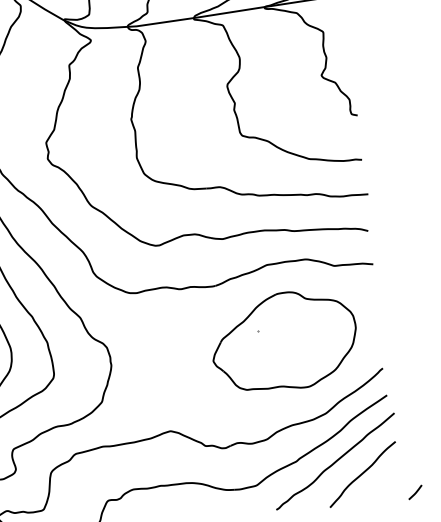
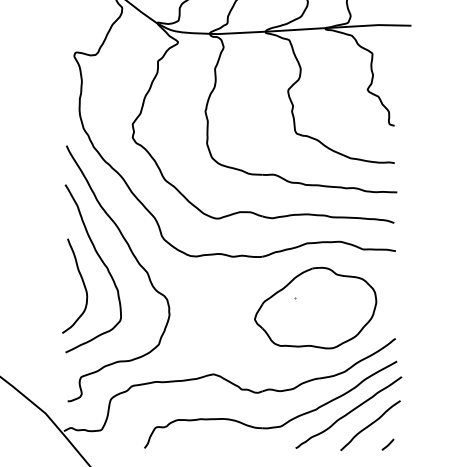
line: (414, 492) -> (387, 444), moved

